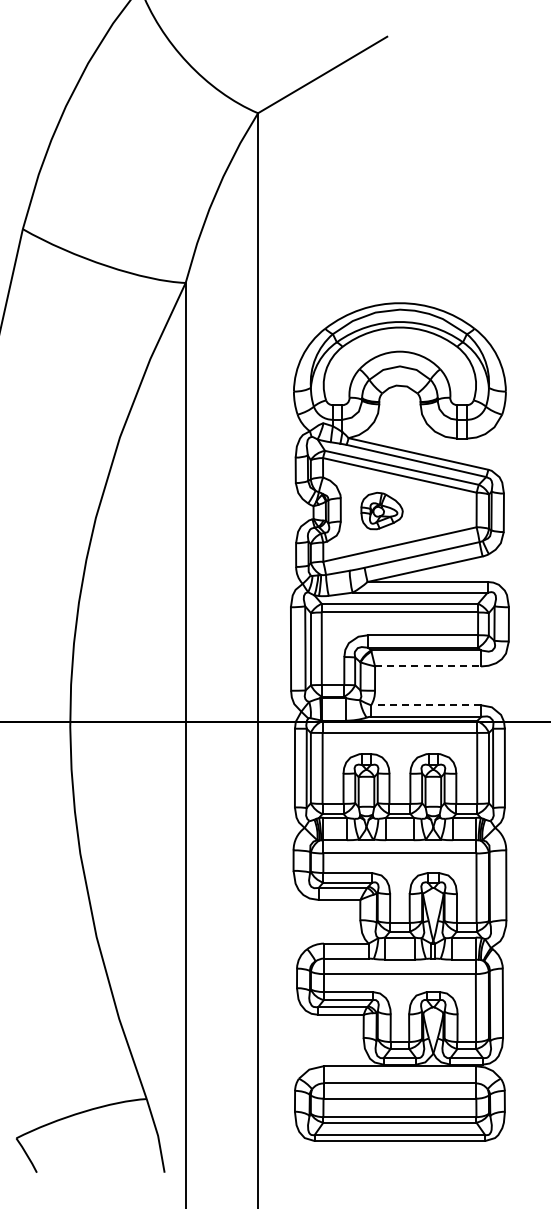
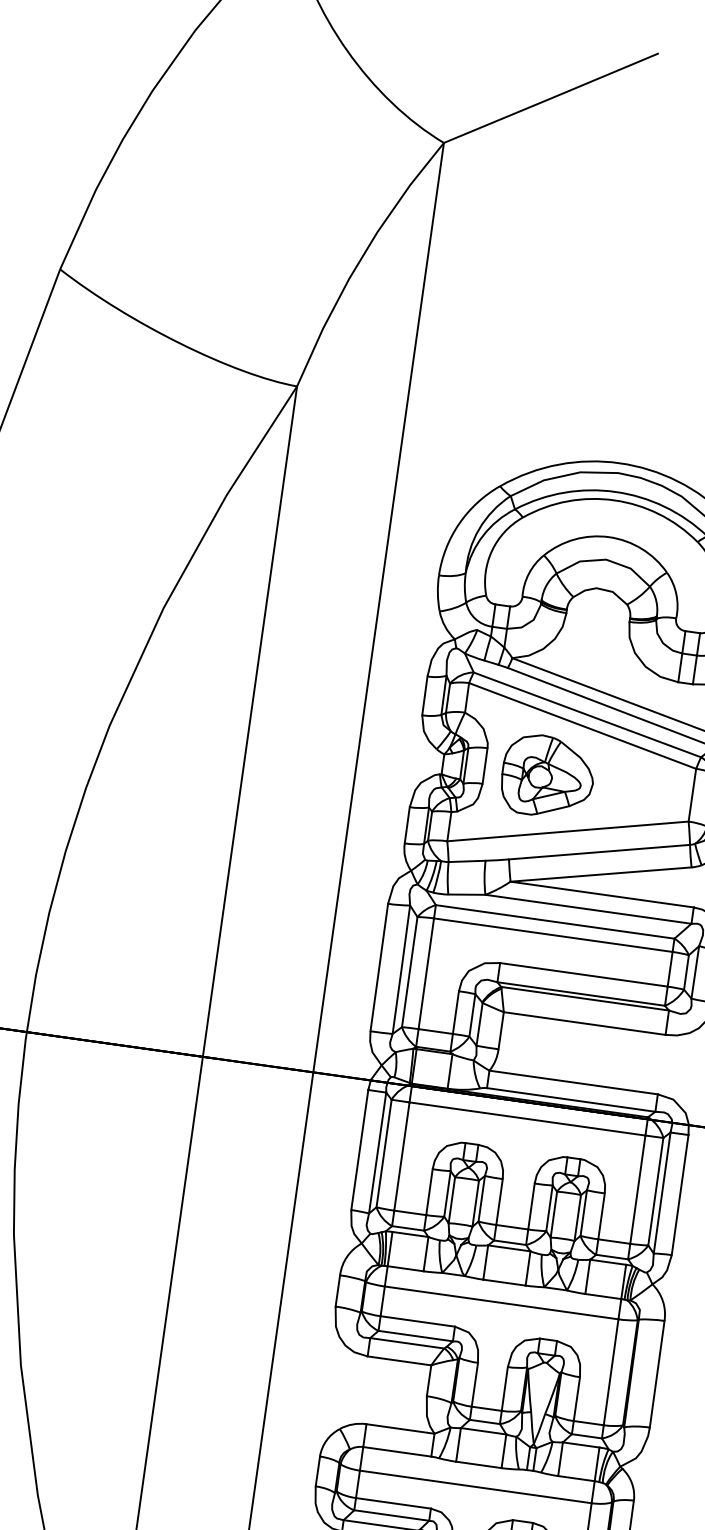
part: (381, 510) -> (547, 775), size x1.43
line: (428, 666) -> (585, 1023), dashed -> solid
line: (425, 705) -> (572, 1082), dashed -> solid

